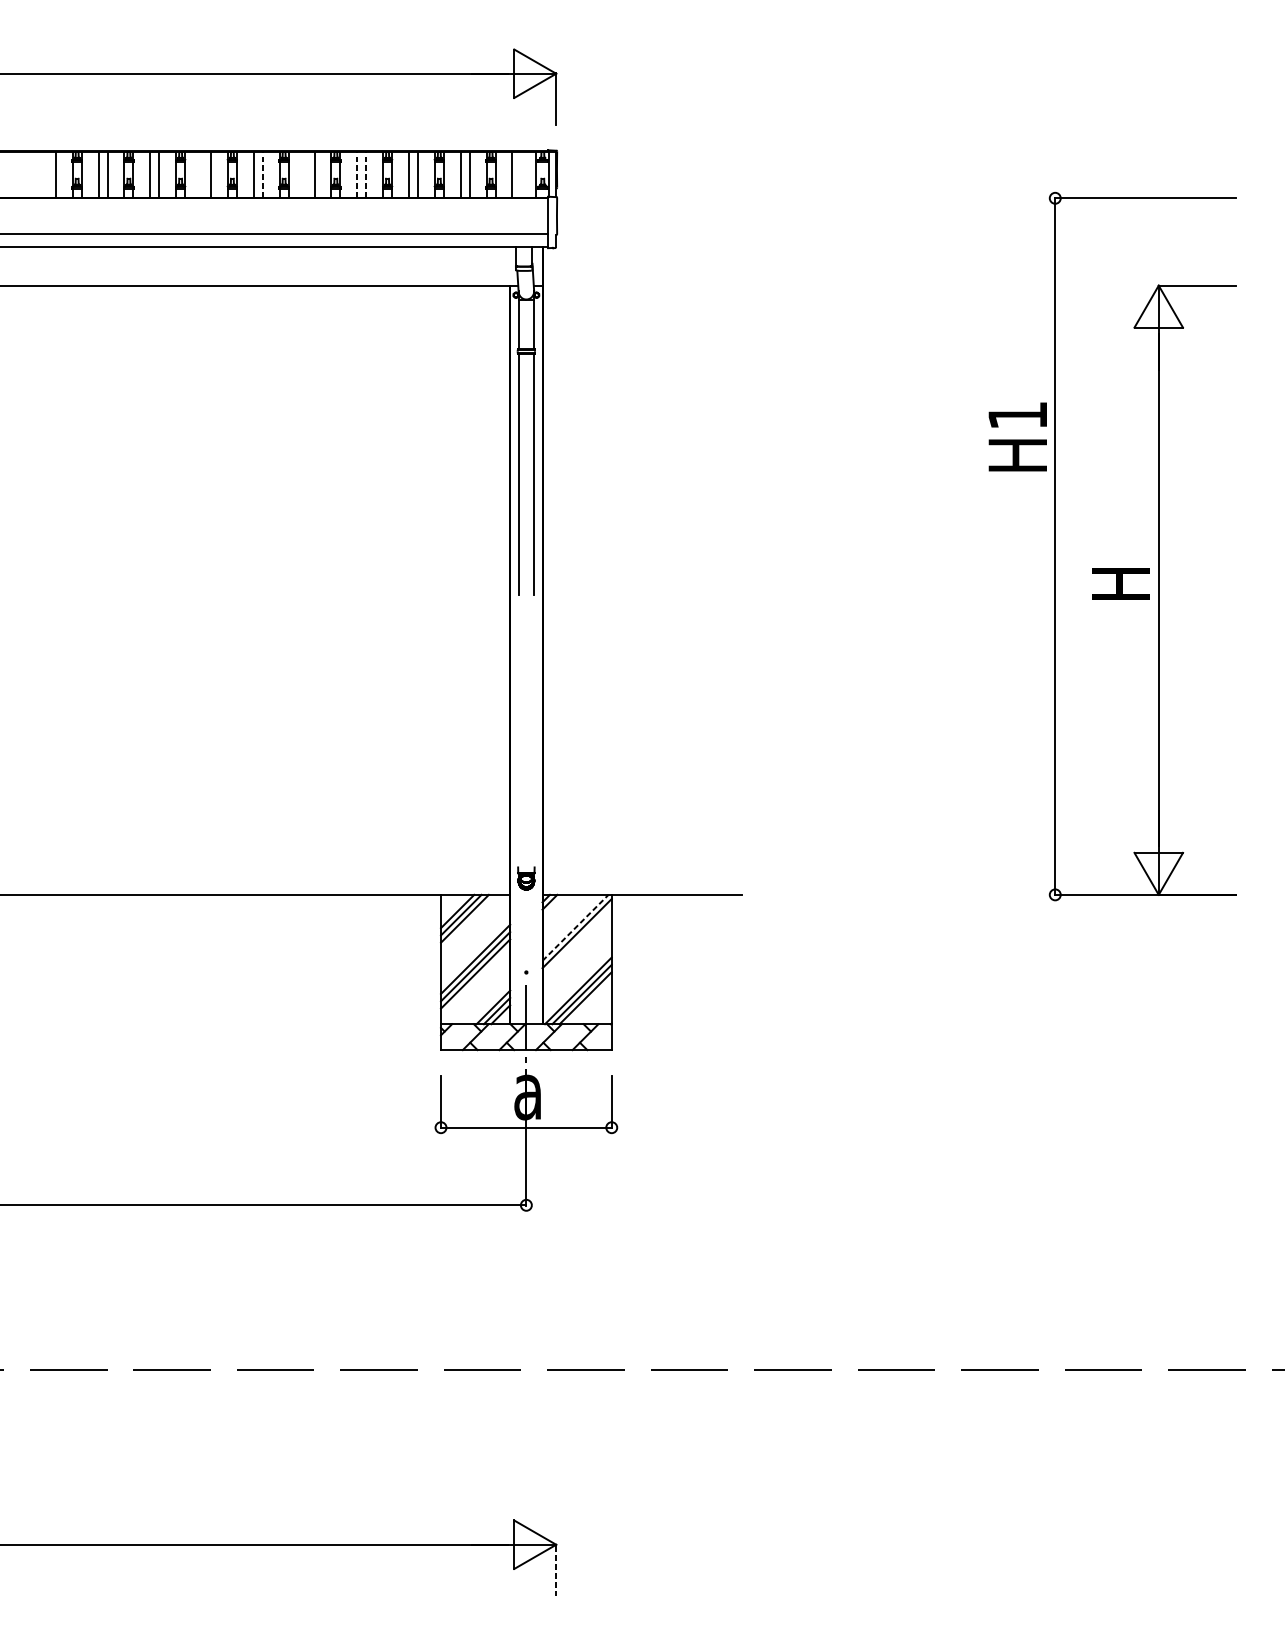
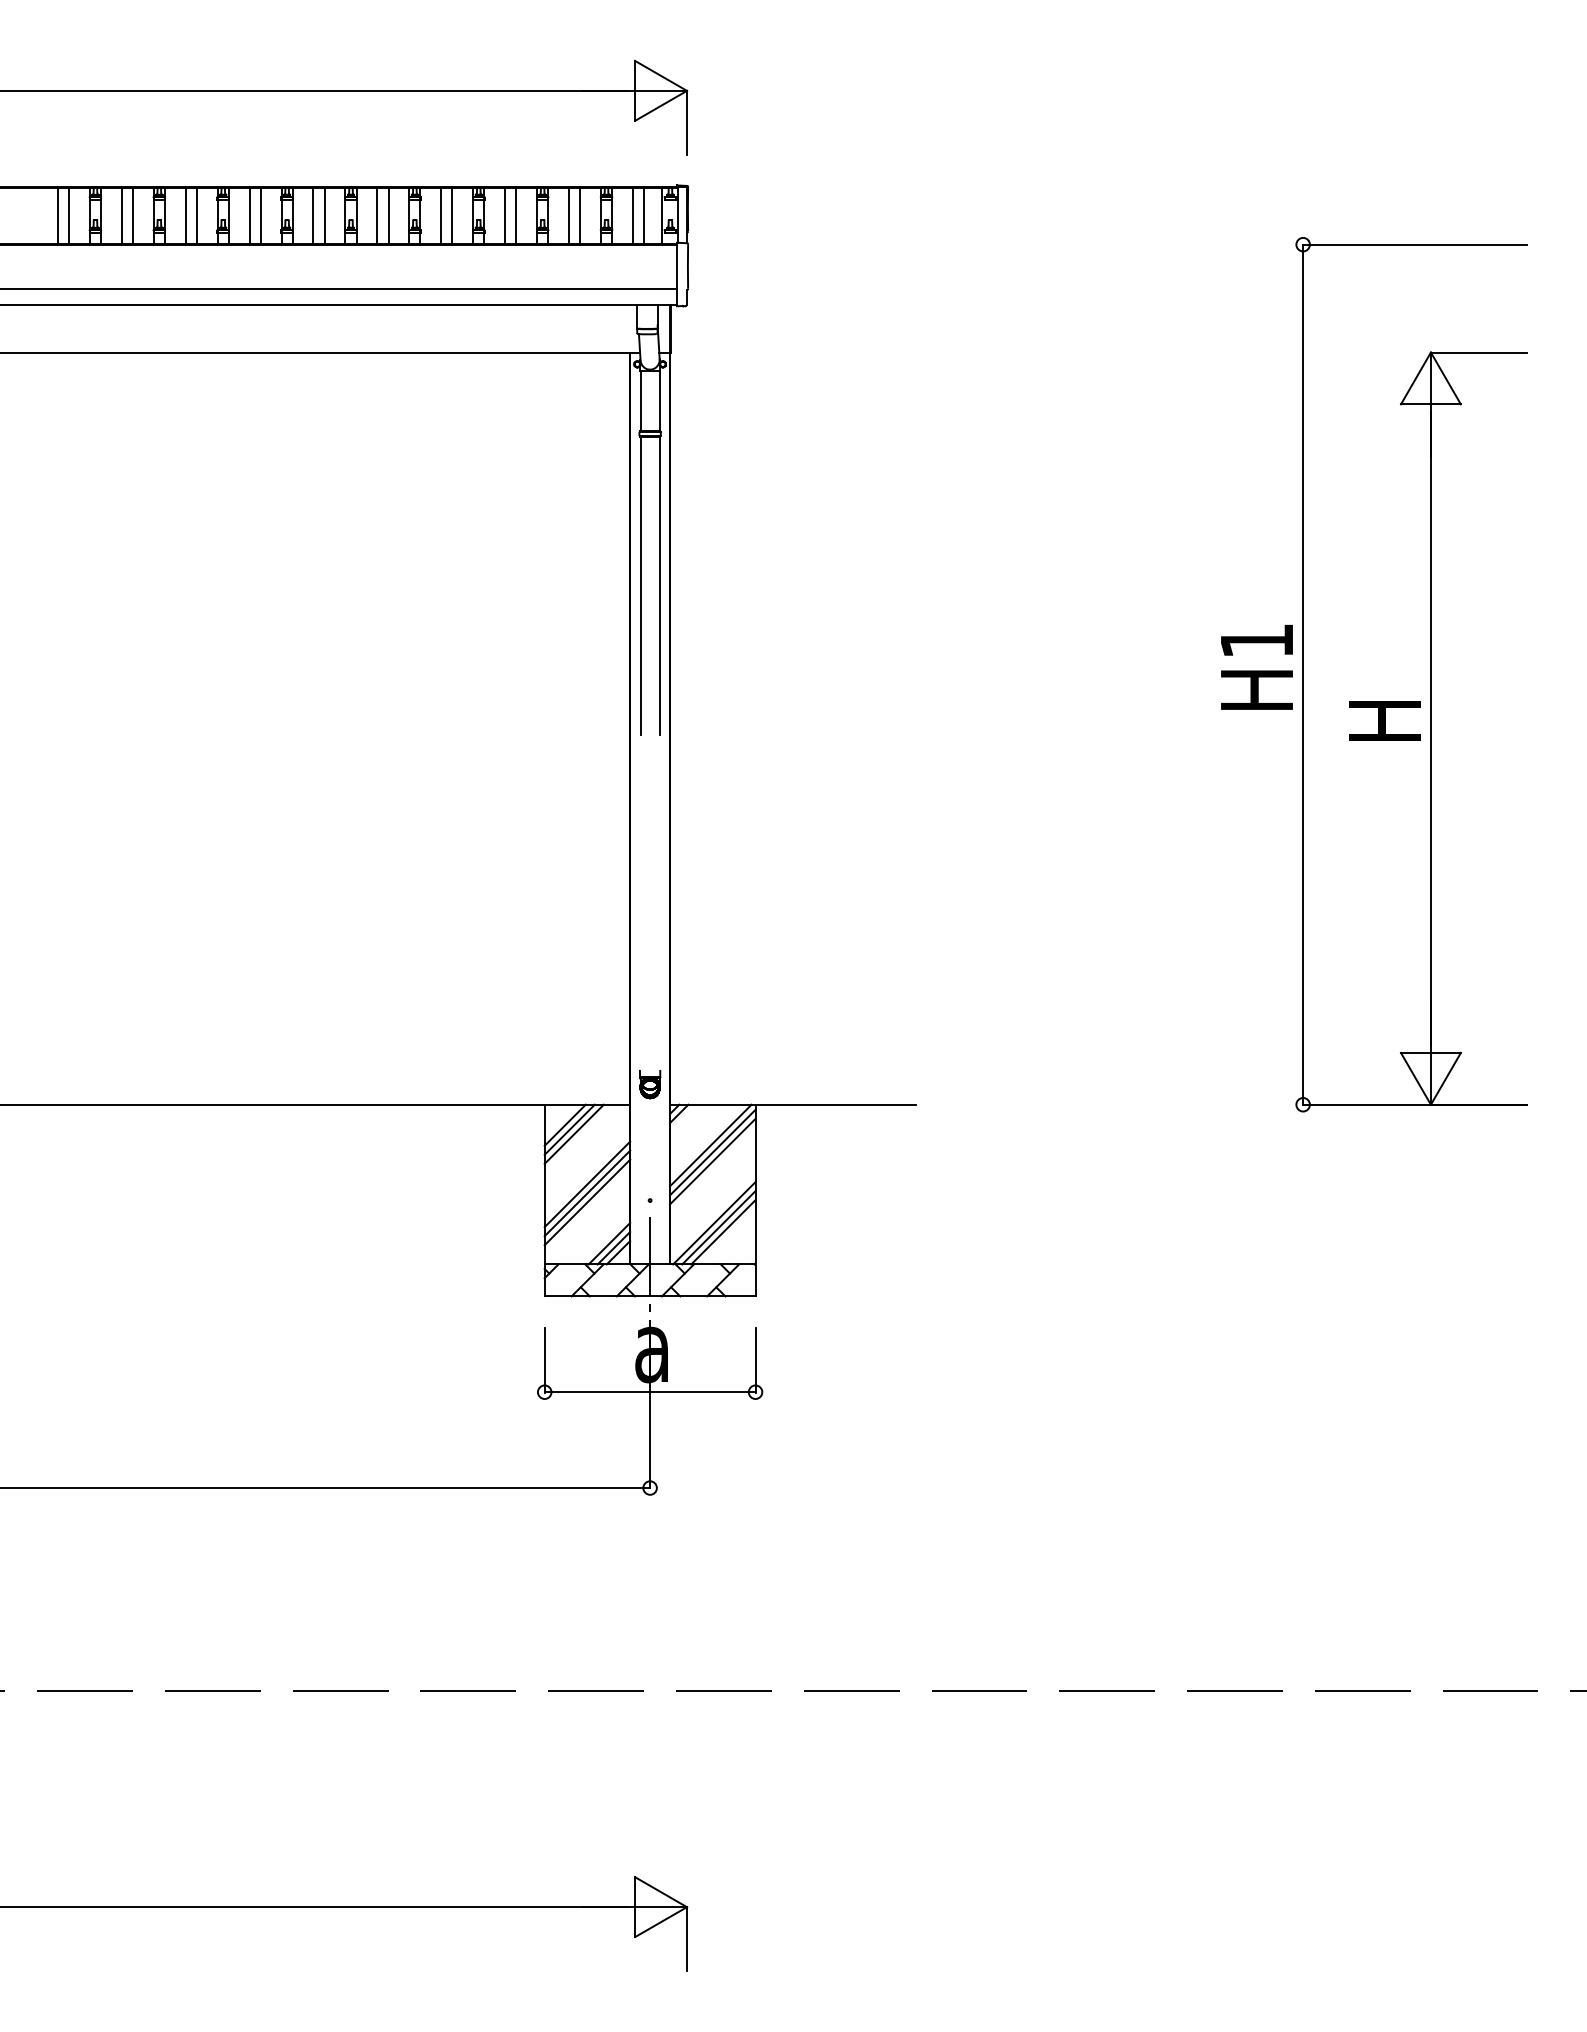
line: (46, 174) -> (57, 215), added
line: (201, 174) -> (249, 215), added
line: (262, 174) -> (324, 215), dashed -> solid
line: (305, 174) -> (377, 215), added
line: (357, 174) -> (441, 215), dashed -> solid
line: (366, 174) -> (452, 215), dashed -> solid
line: (521, 174) -> (644, 215), added
text: (1017, 436) -> (1256, 666), moved
line: (575, 927) -> (710, 1145), dashed -> solid
line: (576, 940) -> (712, 1161), added
line: (556, 1570) -> (687, 1938), dashed -> solid

